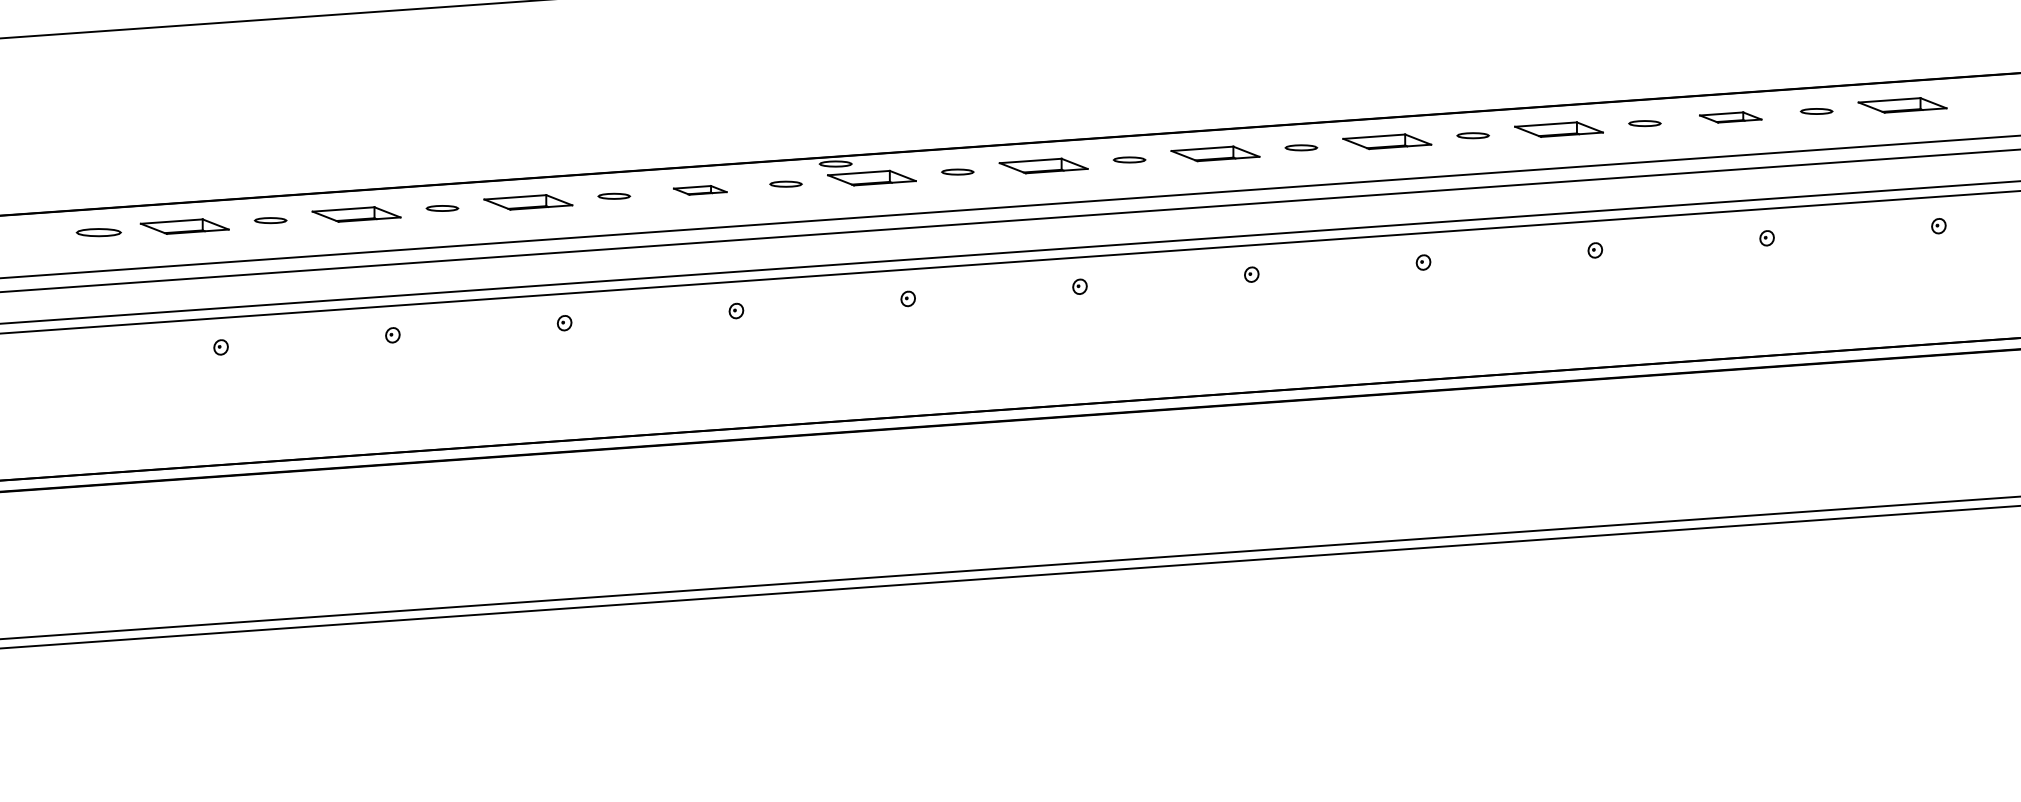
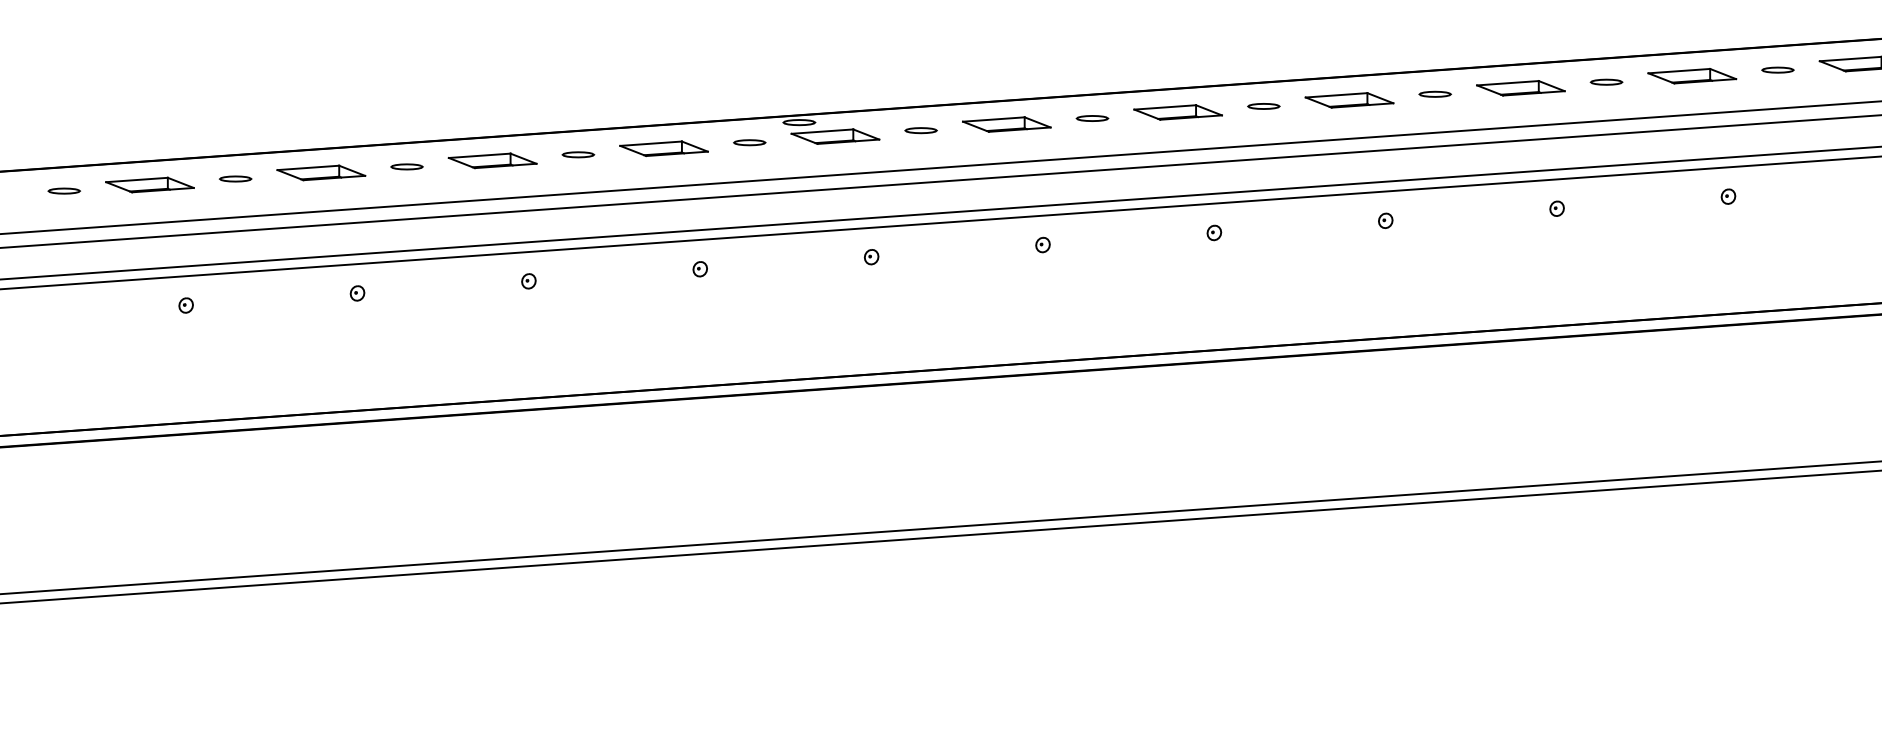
part: (1730, 117) -> (1691, 76), size x1.43
part: (700, 190) -> (664, 148), size x1.67
part: (98, 232) -> (63, 190), size x0.71

